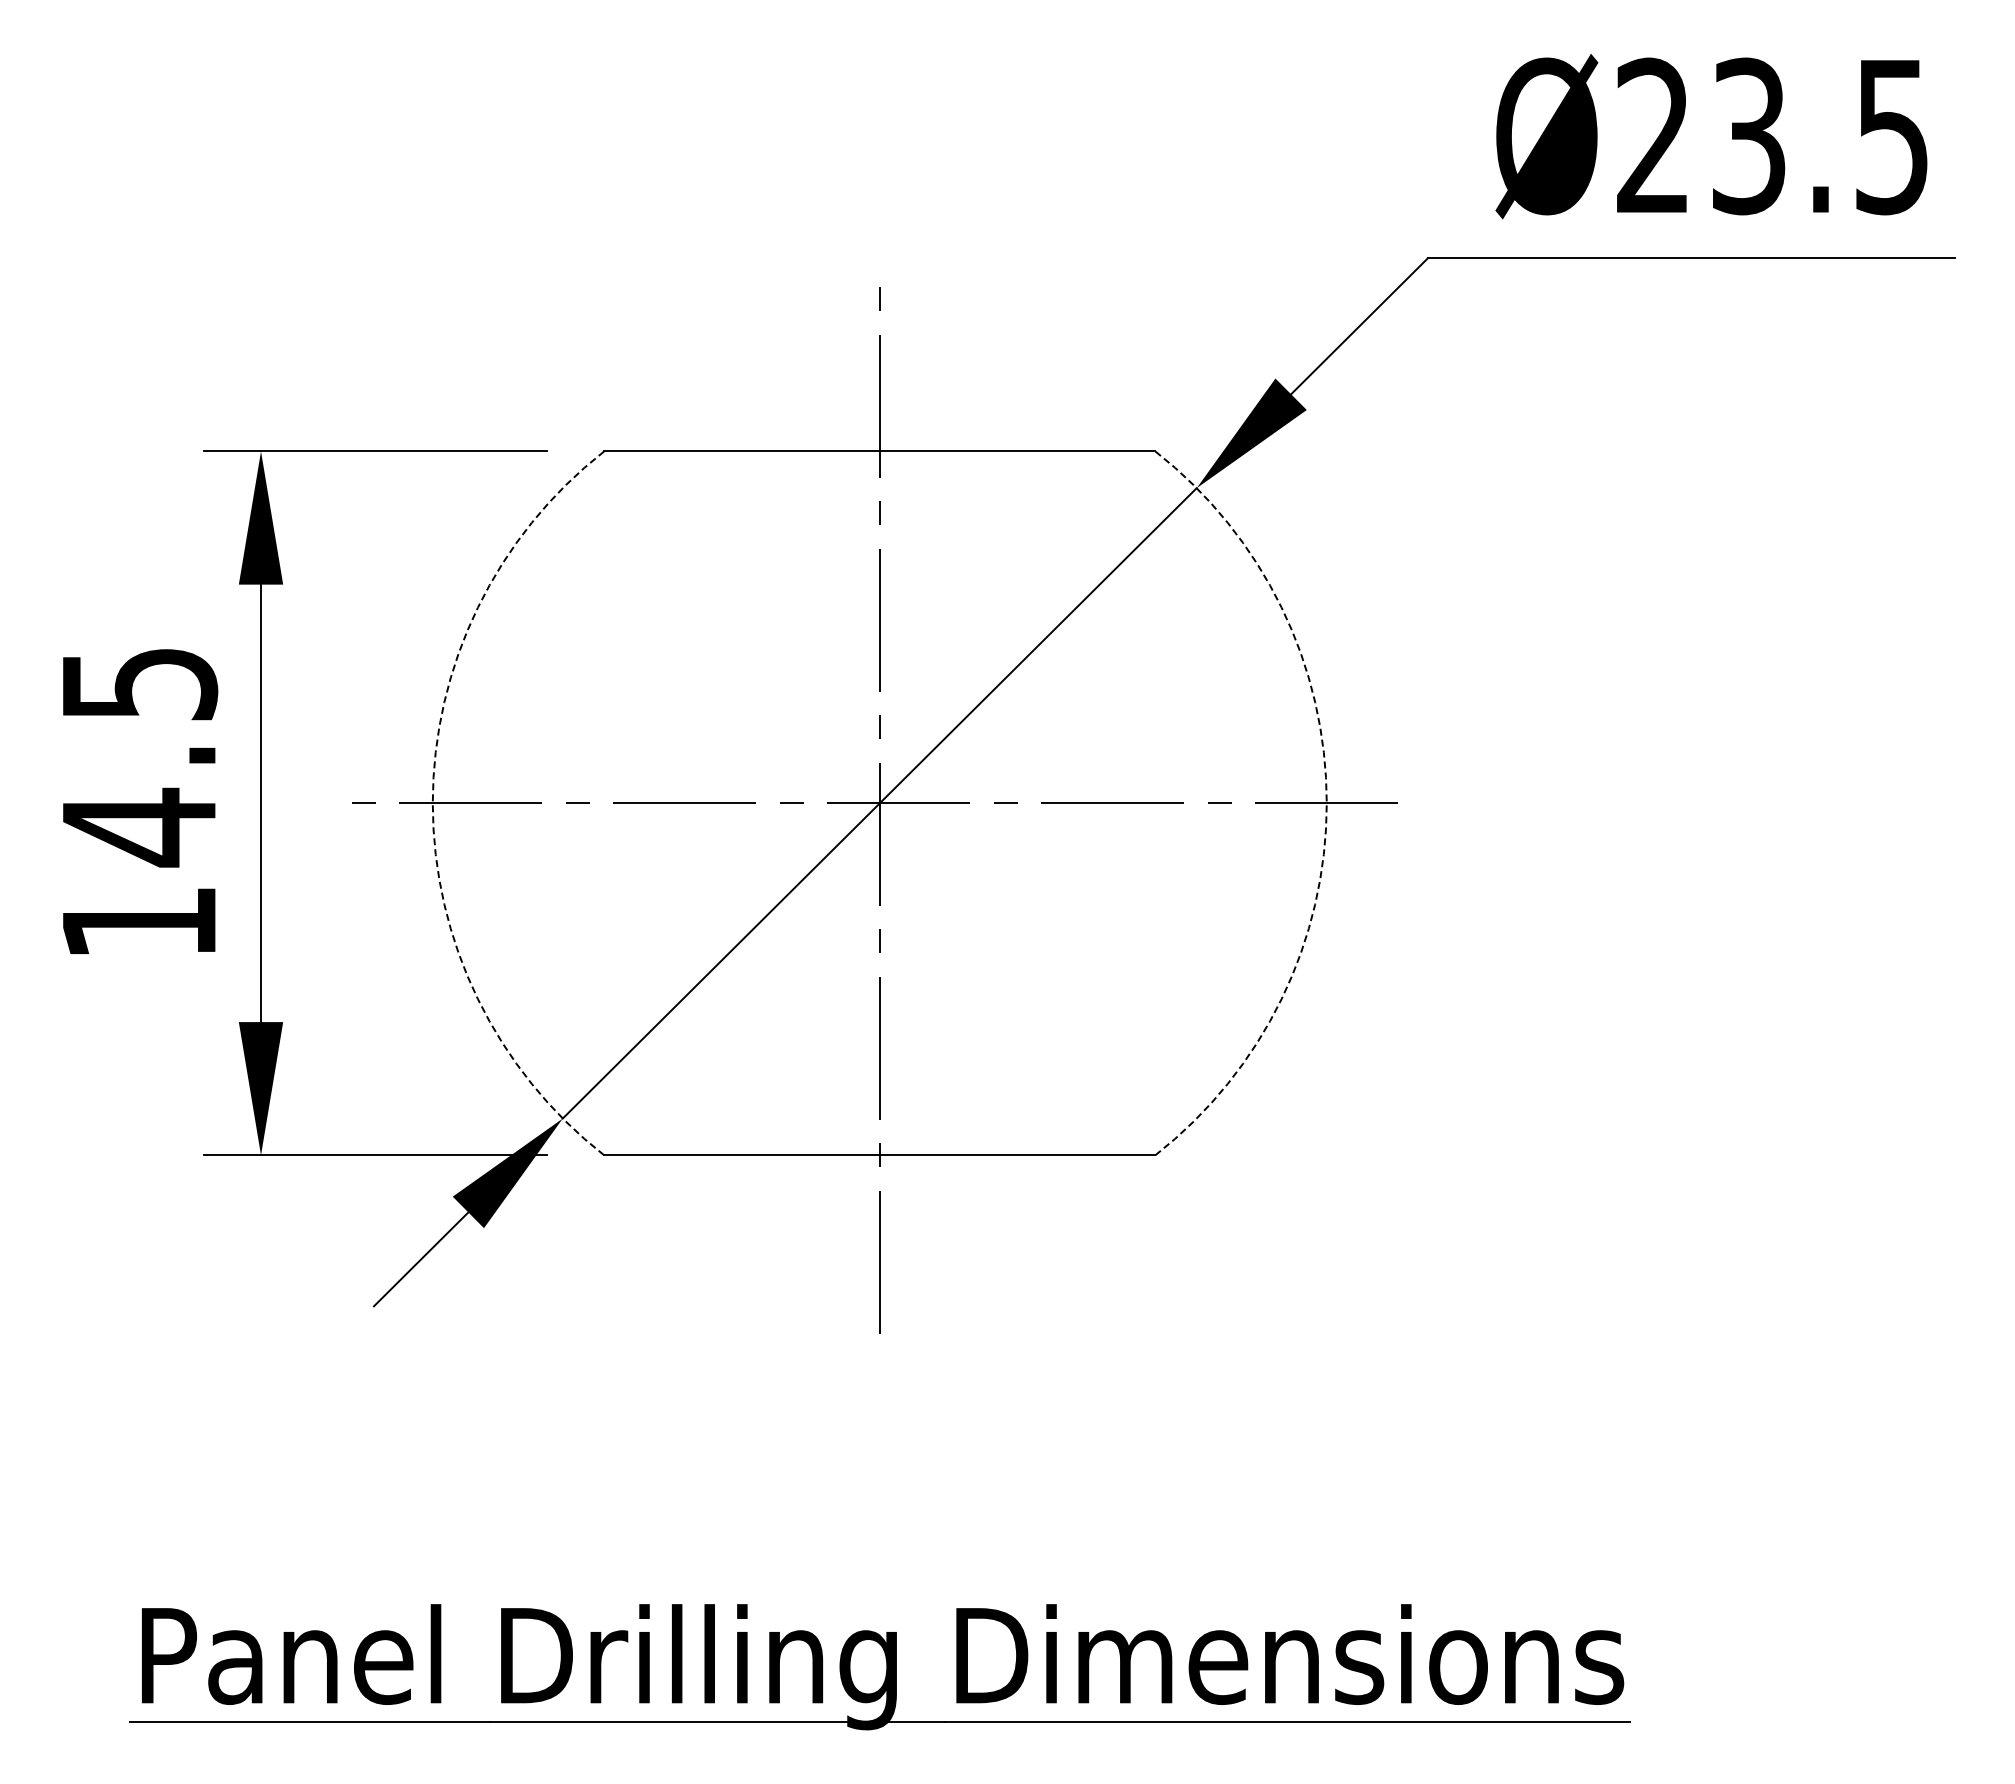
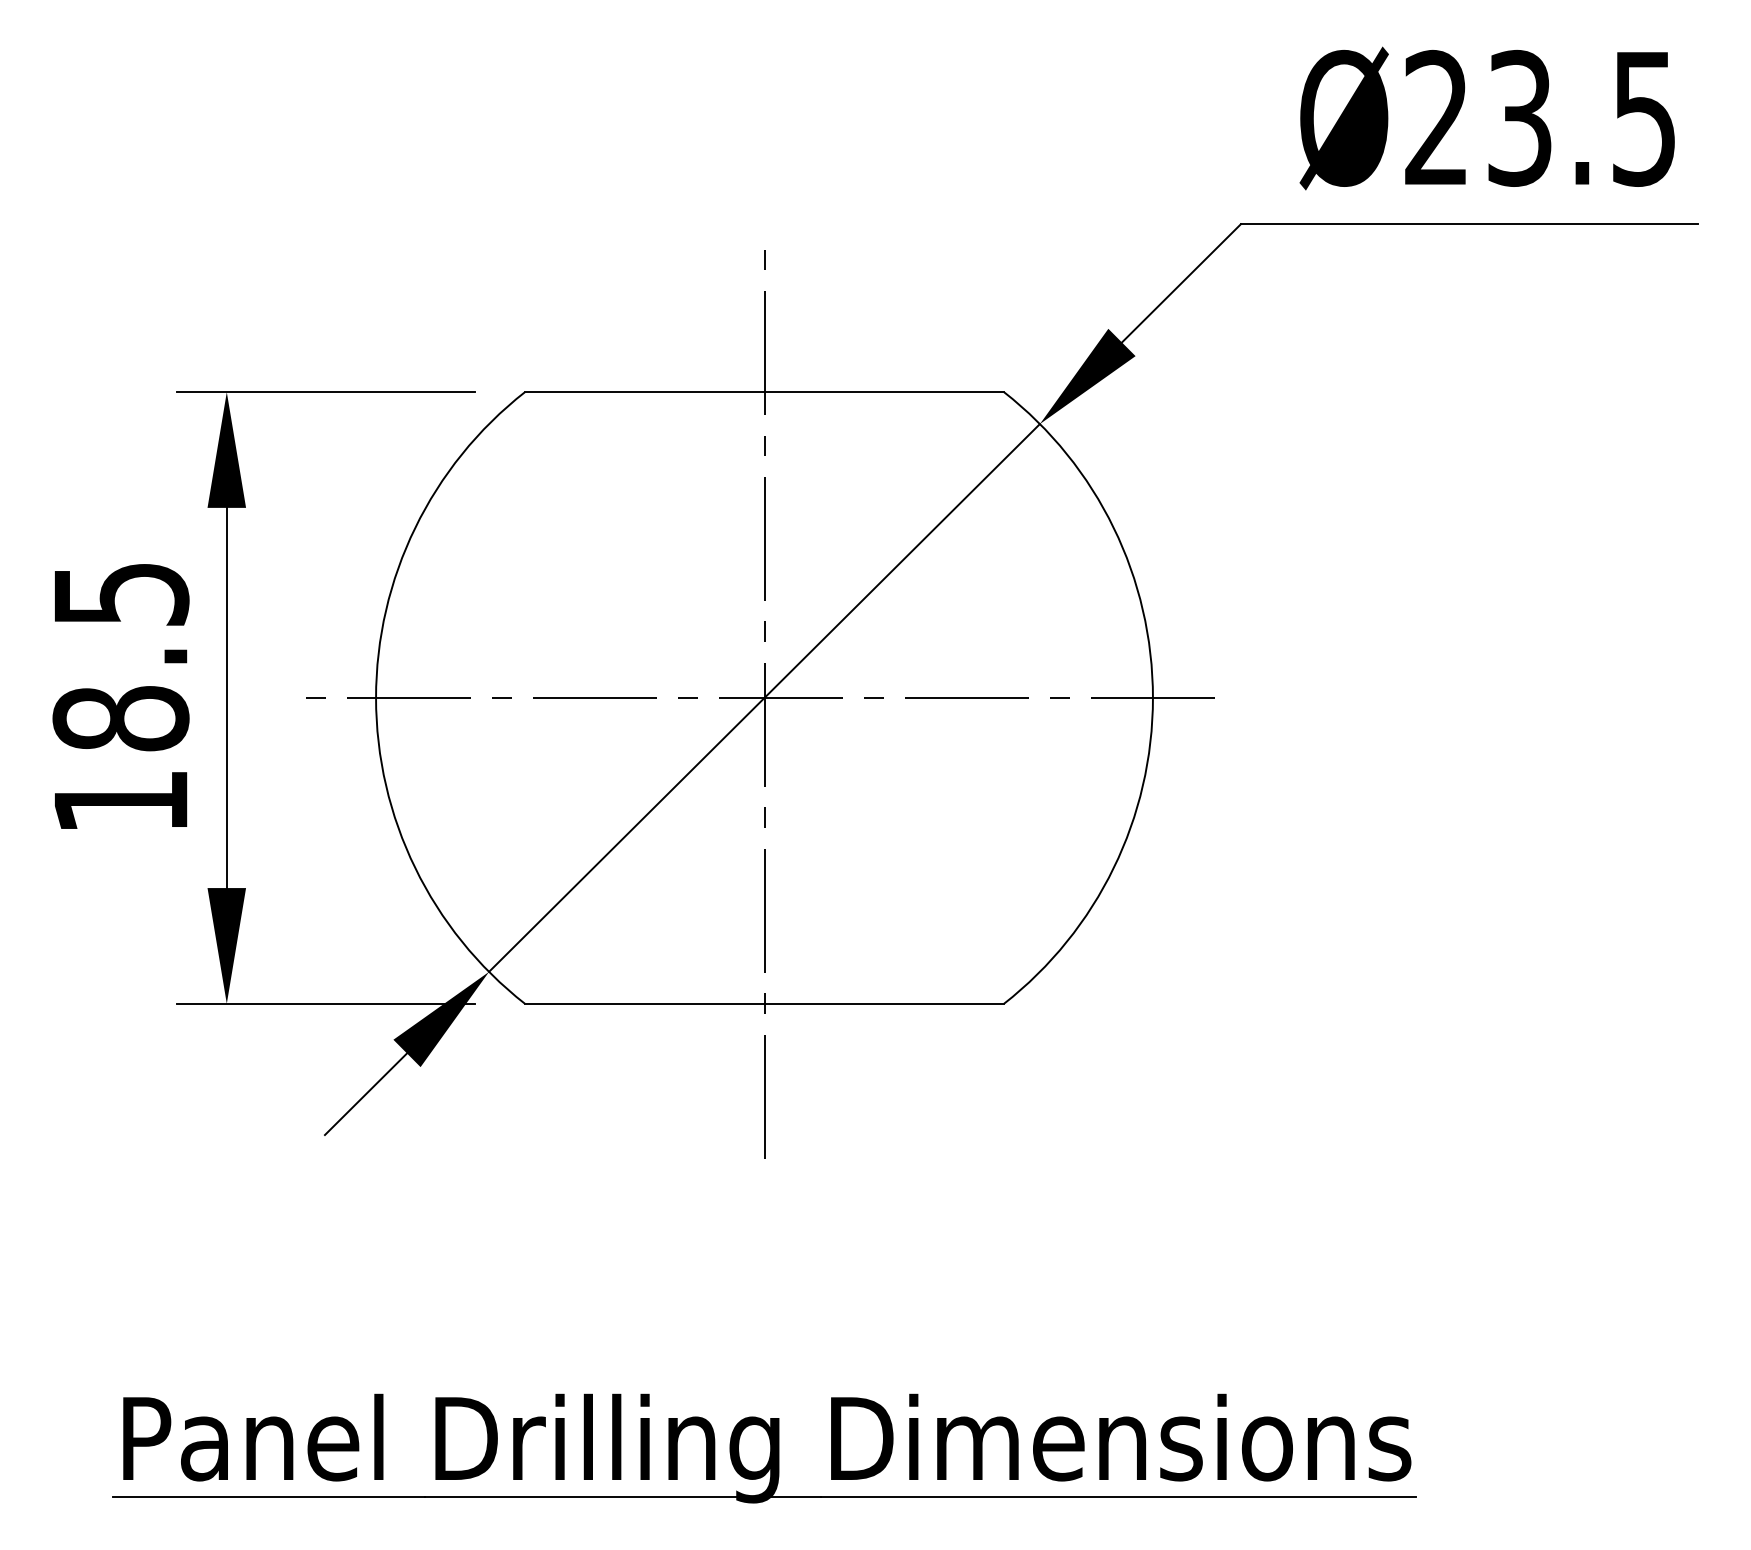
arc: (432, 803) -> (375, 698), dashed -> solid
arc: (1326, 803) -> (1152, 698), dashed -> solid
text: (139, 827) -> (121, 718), 14.5 -> 18.5

